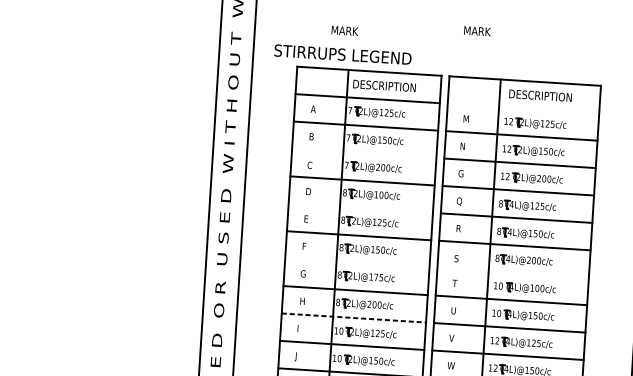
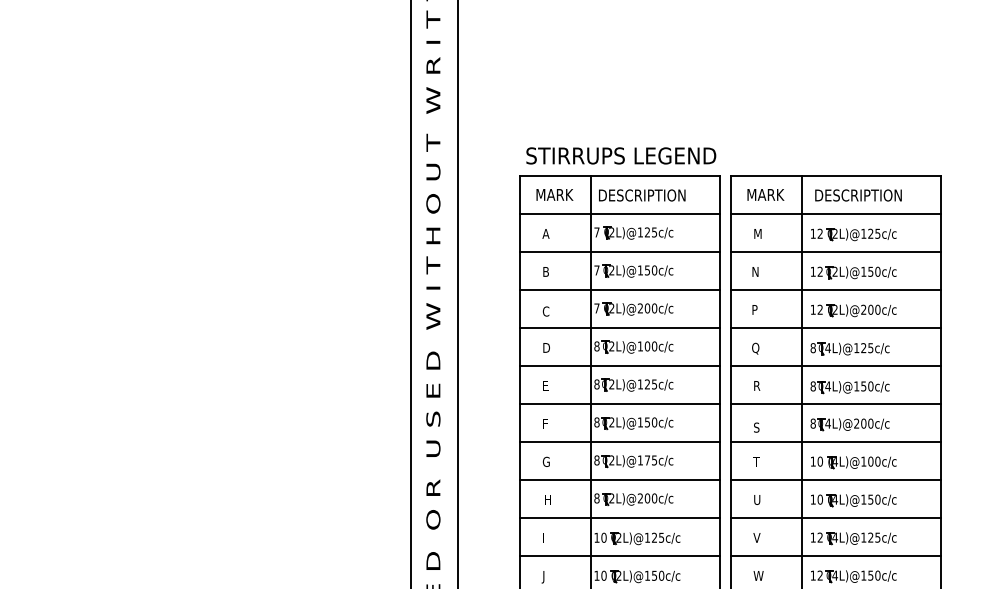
text: (344, 30) -> (554, 194), moved
text: (477, 30) -> (765, 194), moved
text: (343, 54) -> (621, 155), moved
line: (523, 108) -> (836, 214), added
line: (364, 153) -> (620, 290), added
text: (461, 173) -> (755, 309), G -> P
line: (361, 208) -> (620, 366), added
line: (357, 263) -> (620, 442), added
line: (513, 273) -> (836, 442), added
line: (354, 318) -> (620, 518), dashed -> solid

